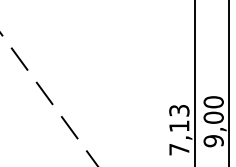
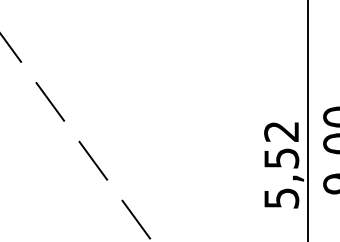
text: (179, 130) -> (281, 165), 7,13 -> 5,52

